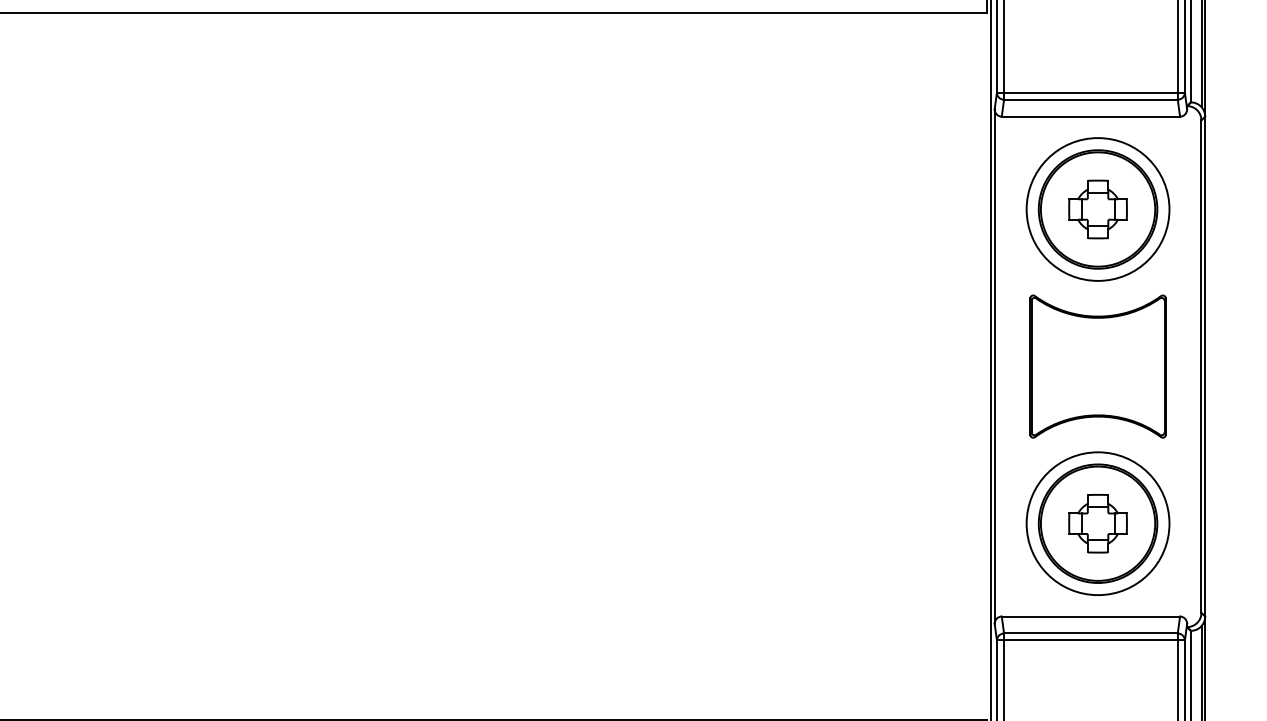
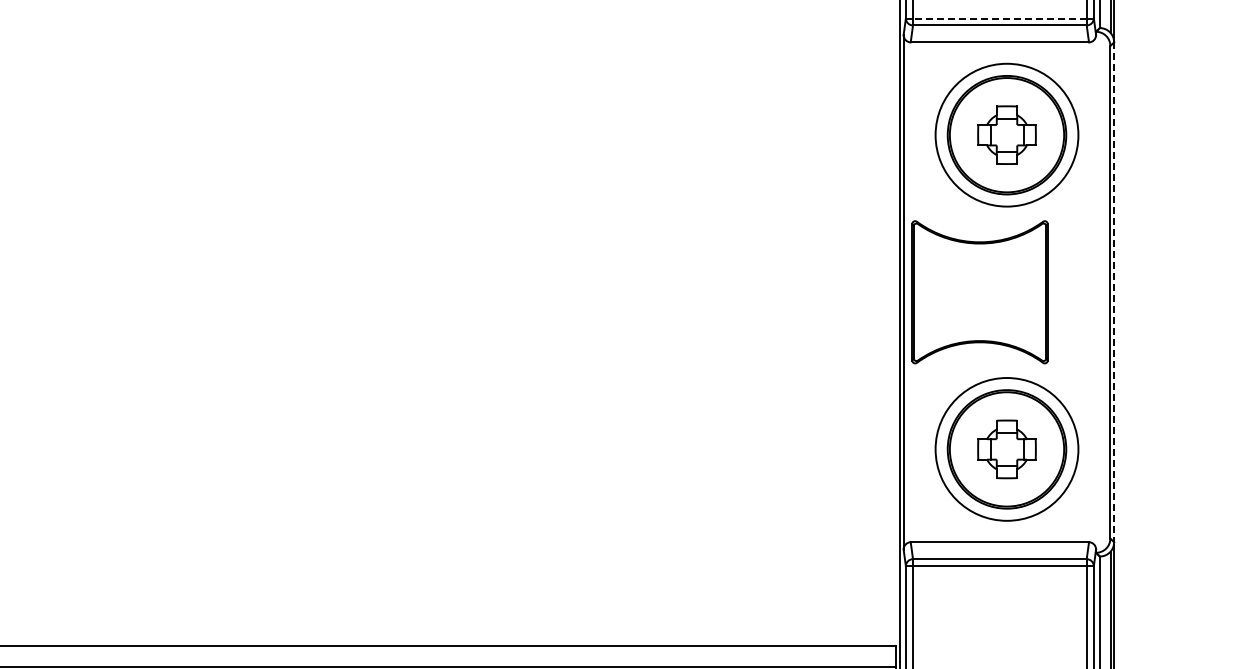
line: (1090, 92) -> (999, 18), solid -> dashed
part: (1097, 366) -> (979, 292), moved
line: (1205, 366) -> (1114, 292), solid -> dashed

